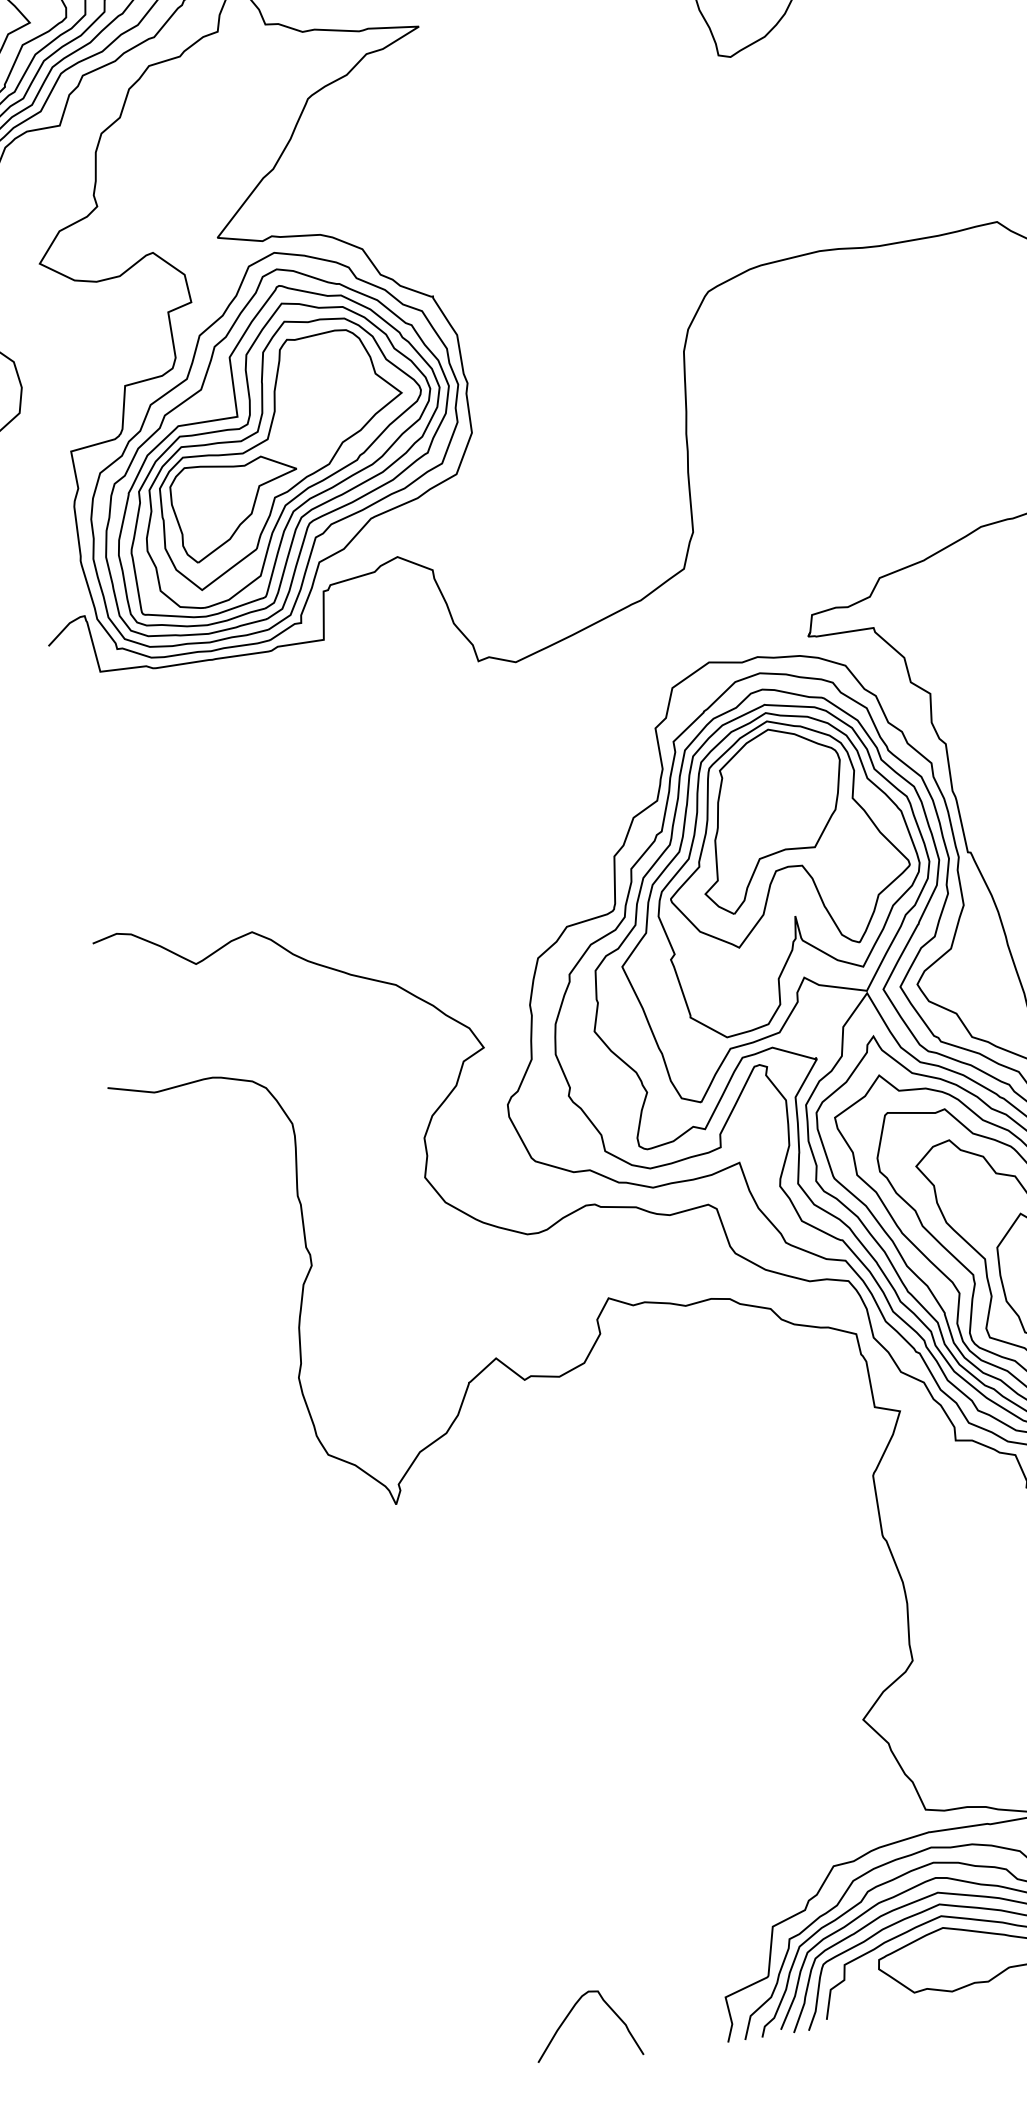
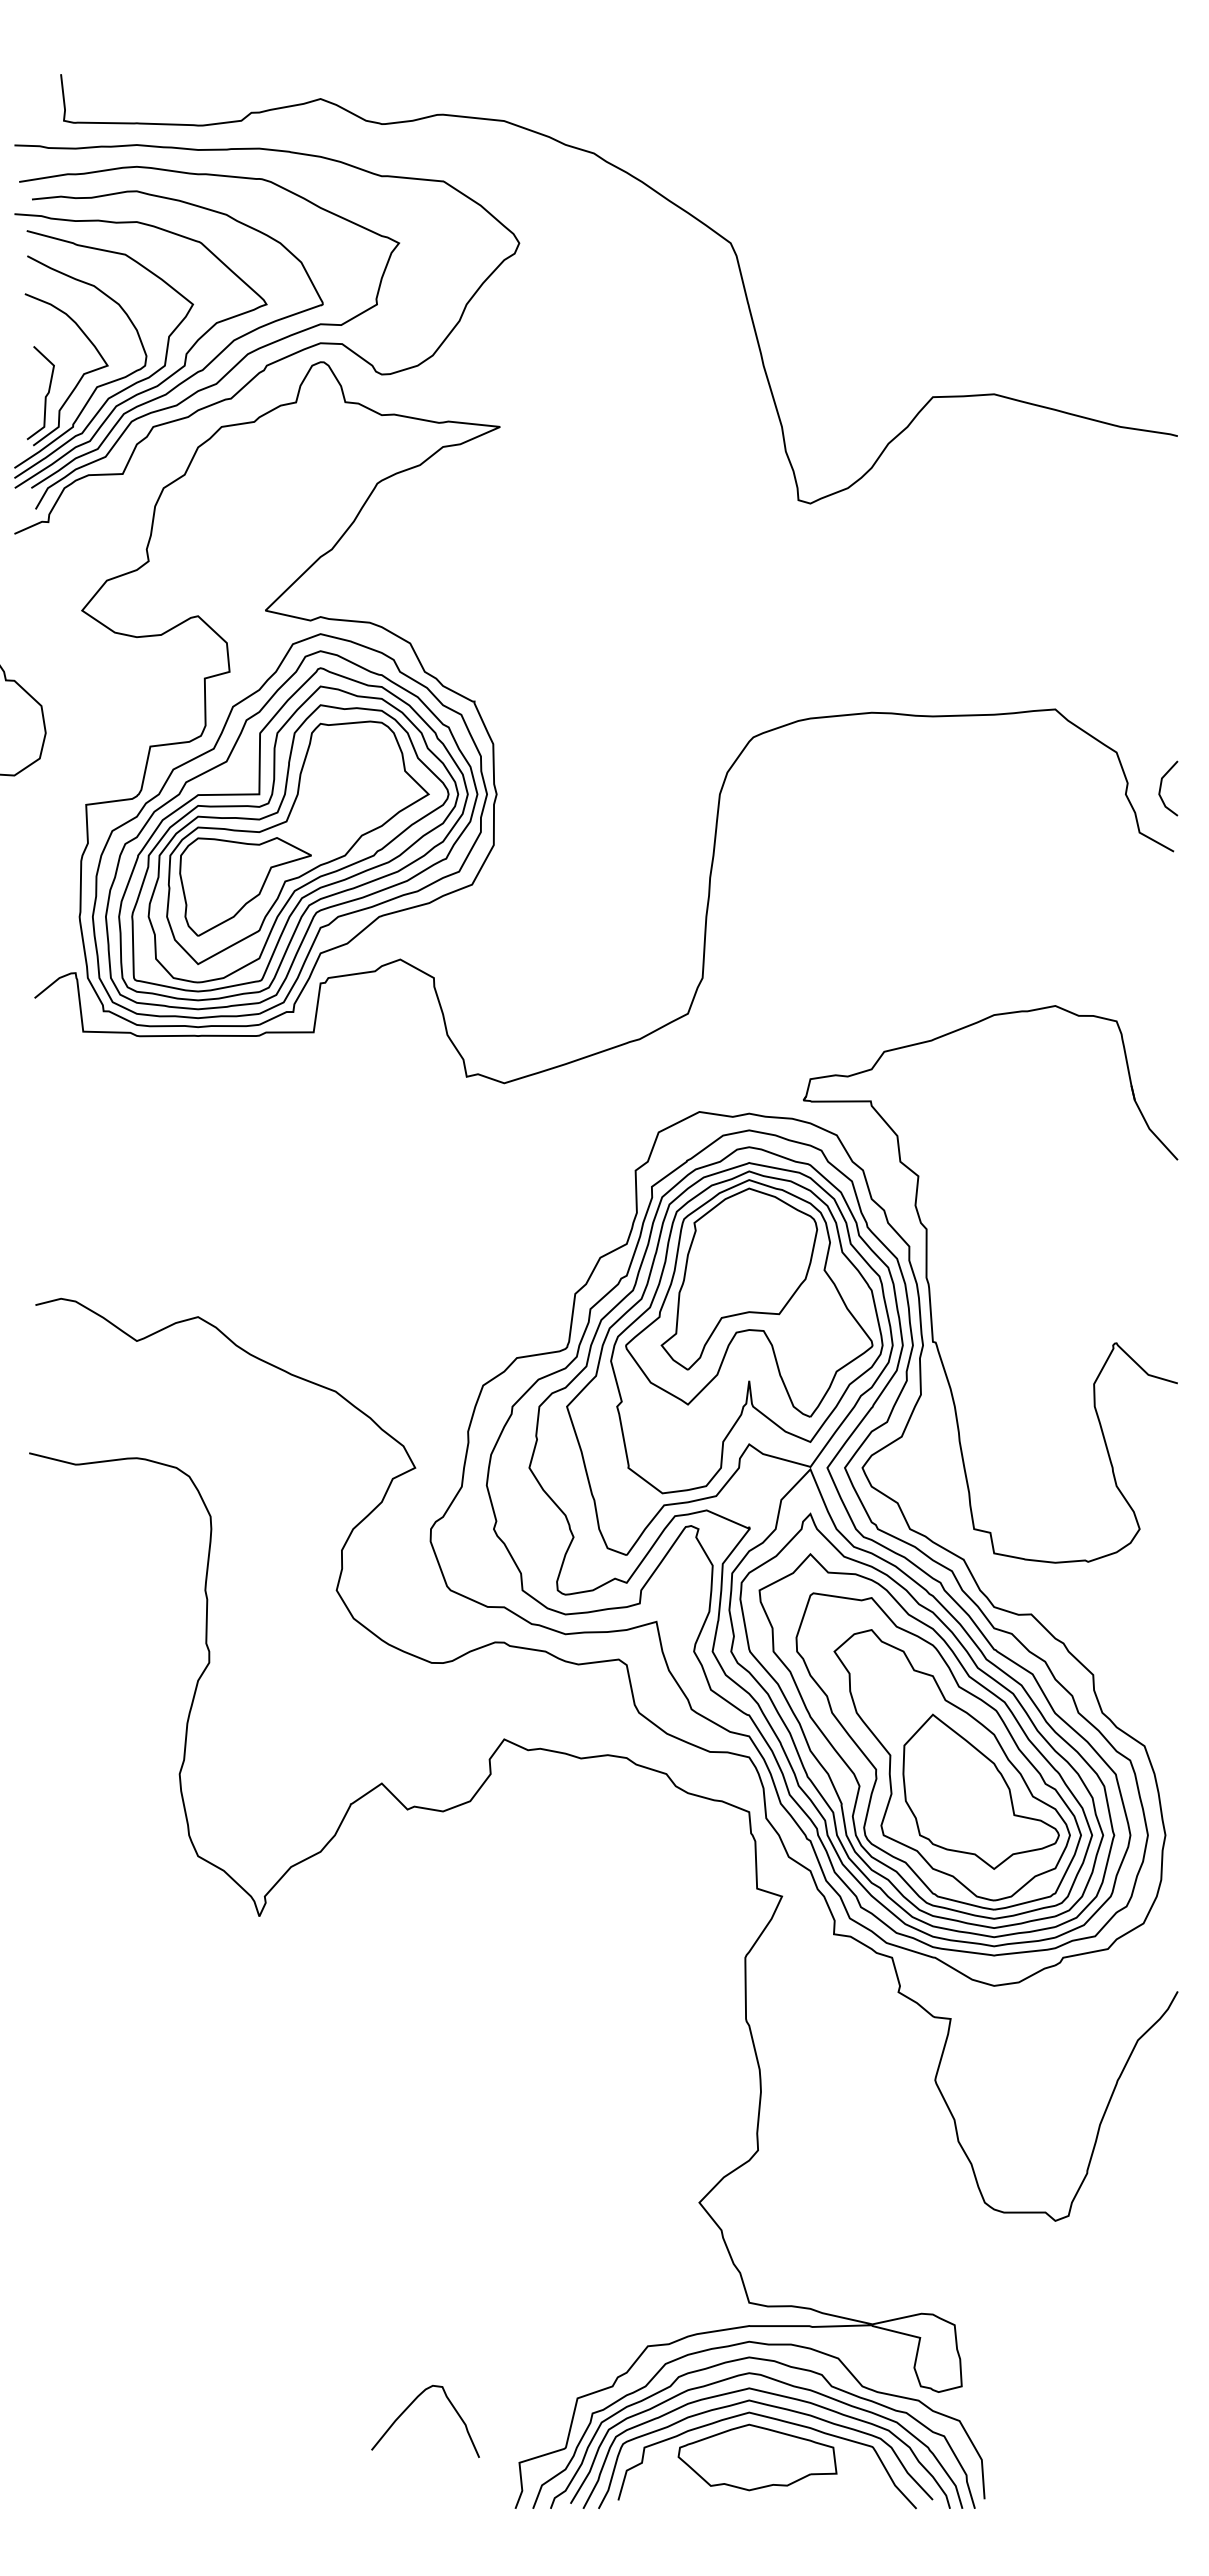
curve: (568, 2015) -> (409, 2407), moved

